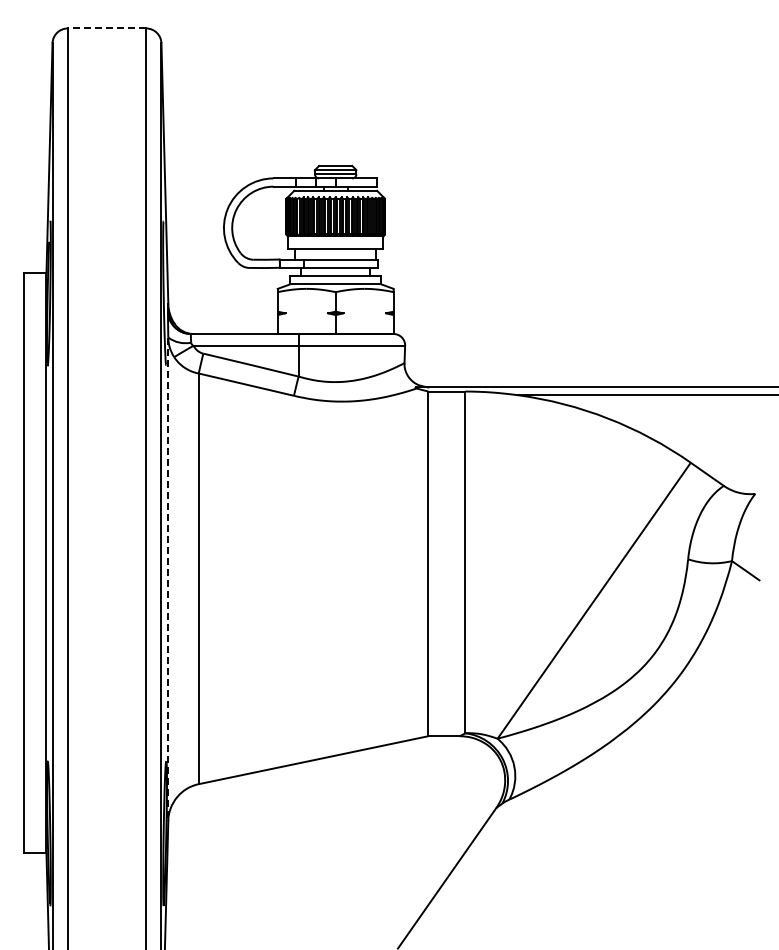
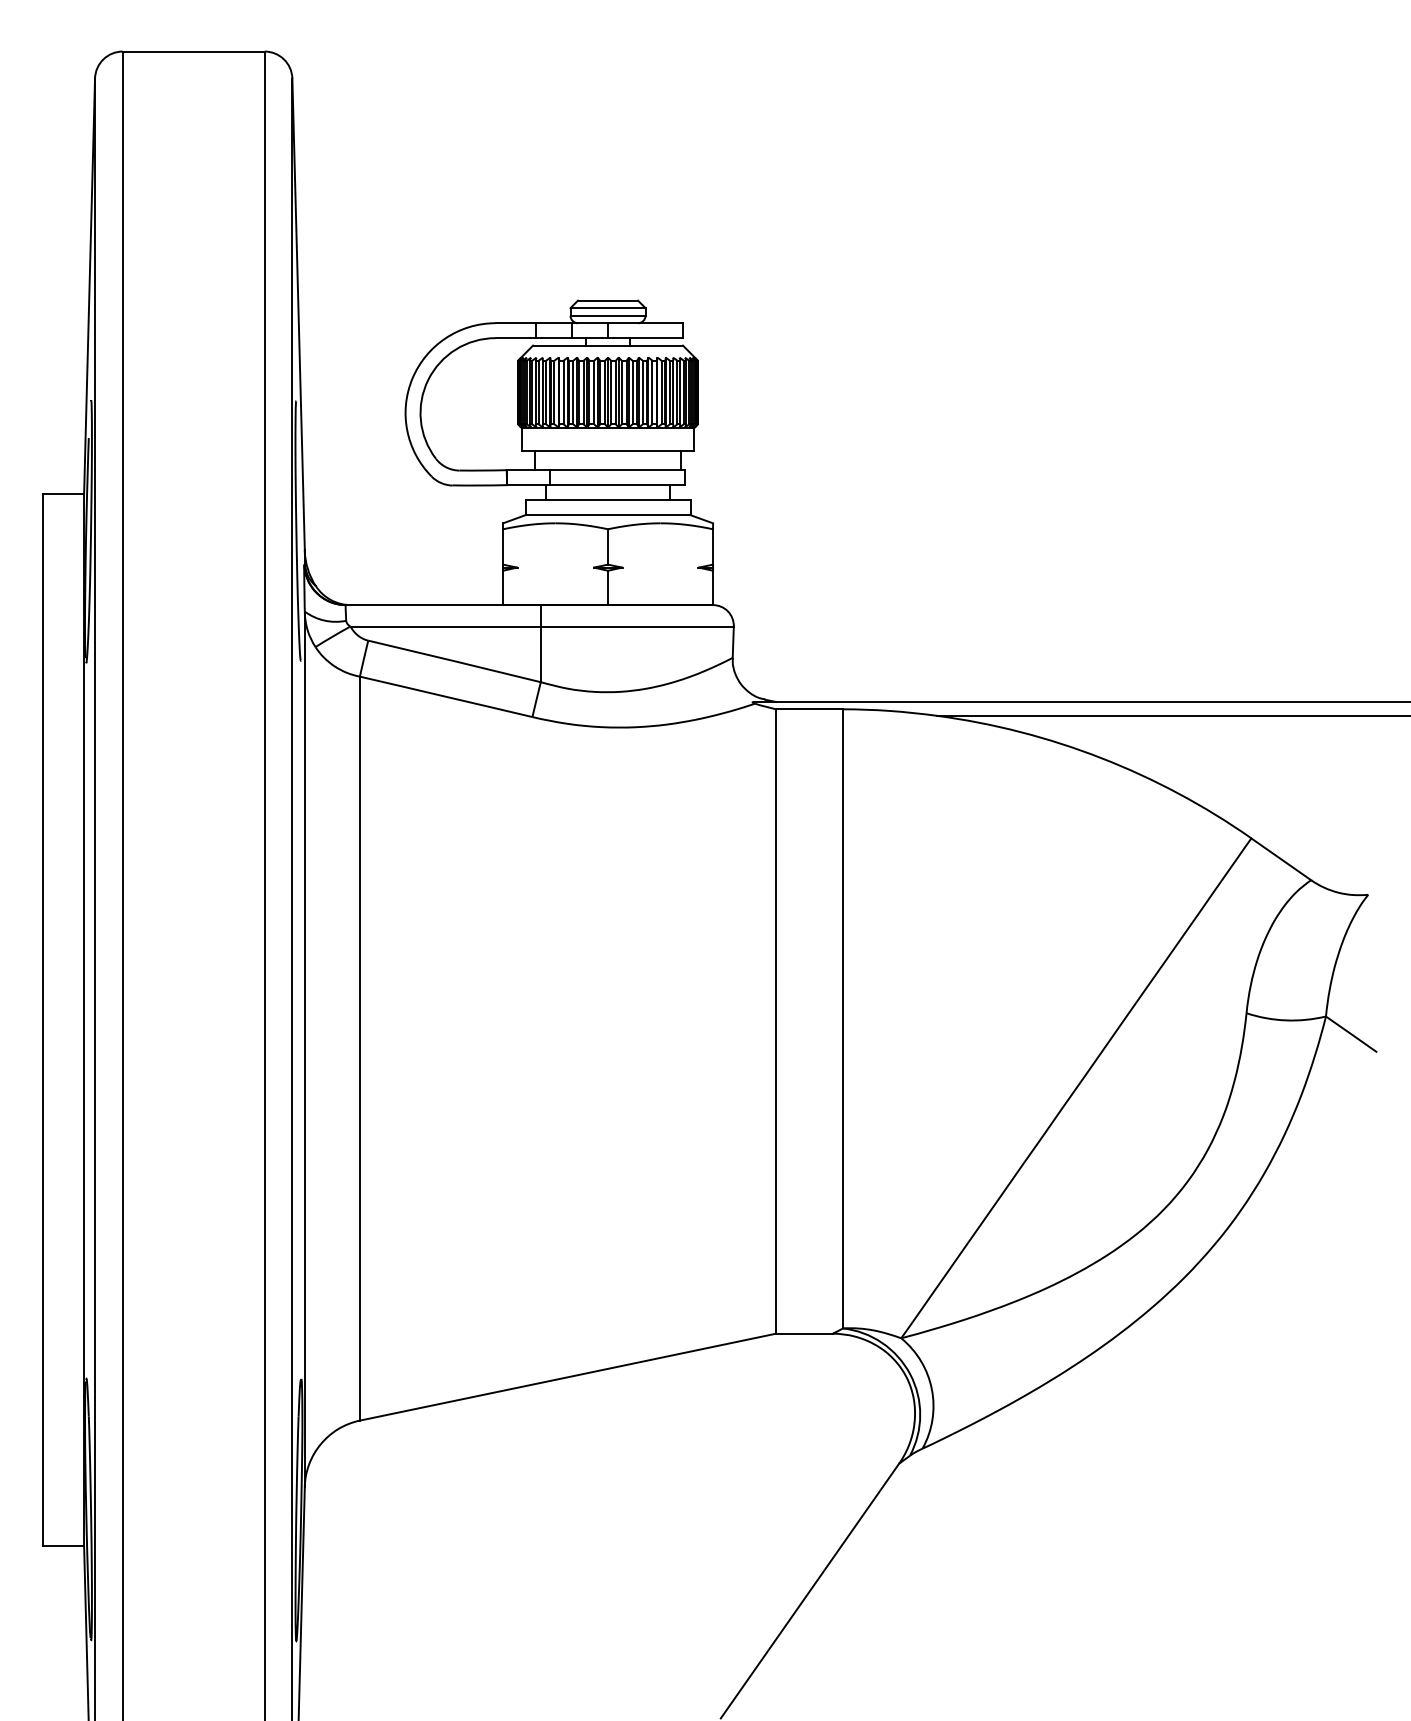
line: (106, 28) -> (192, 51), dashed -> solid
line: (168, 579) -> (305, 1049), dashed -> solid

